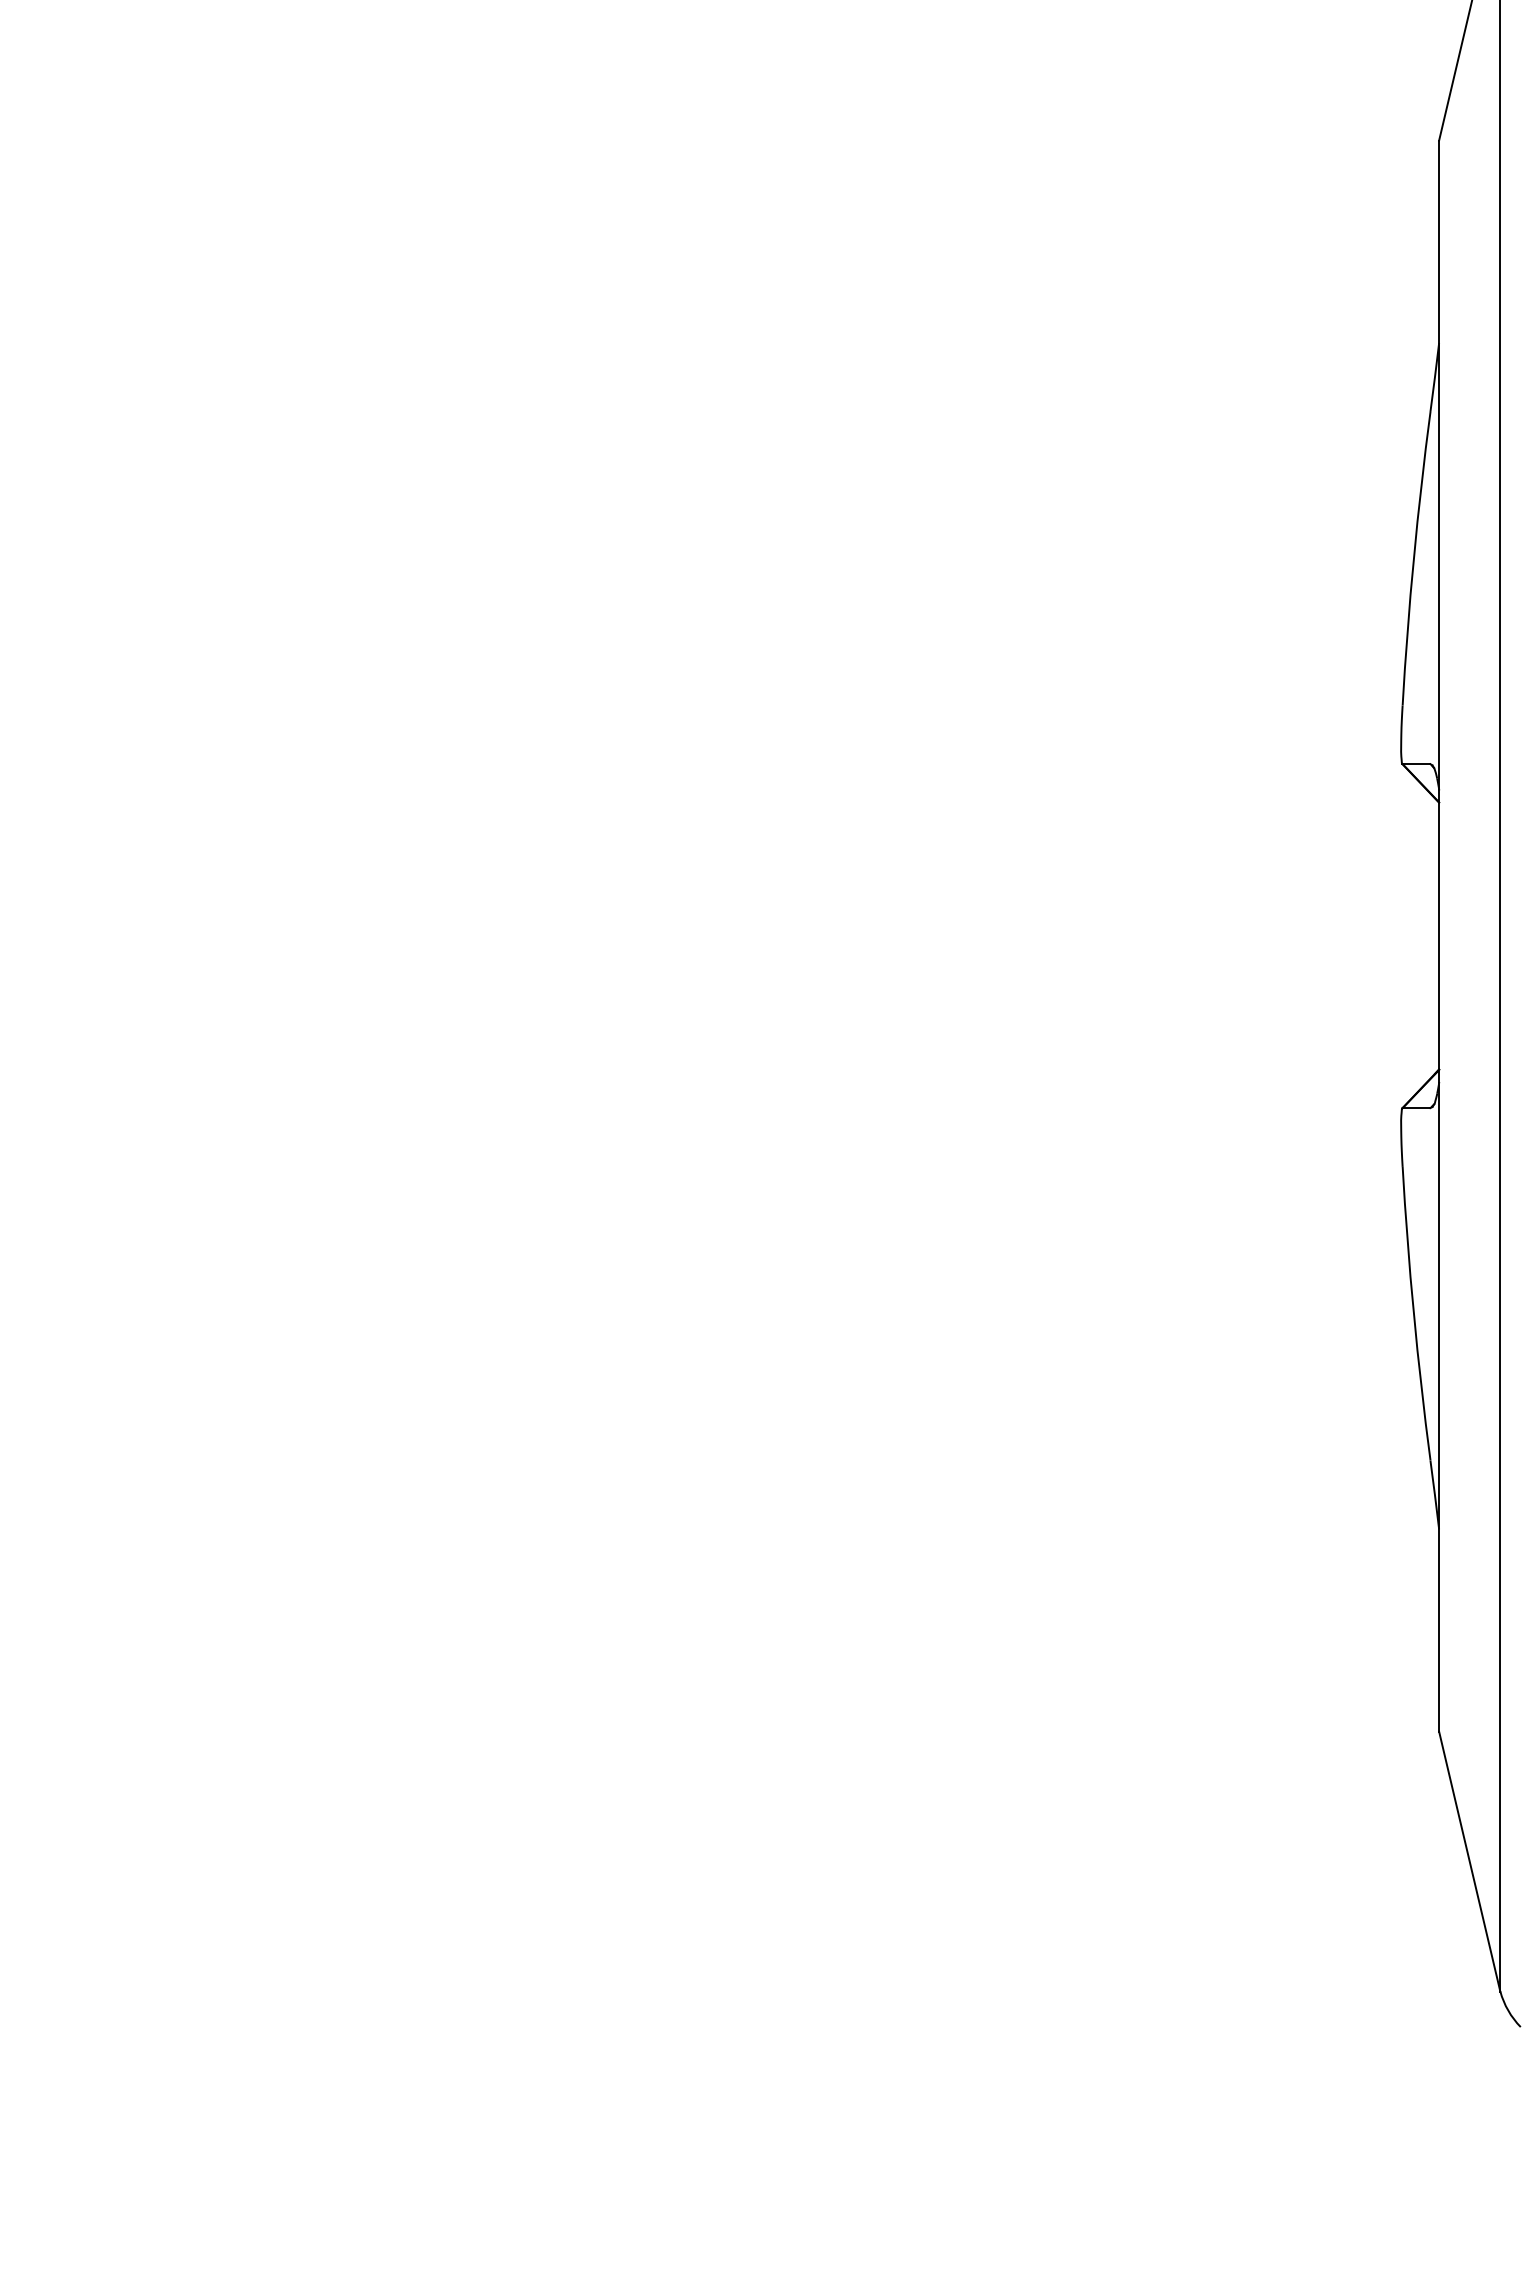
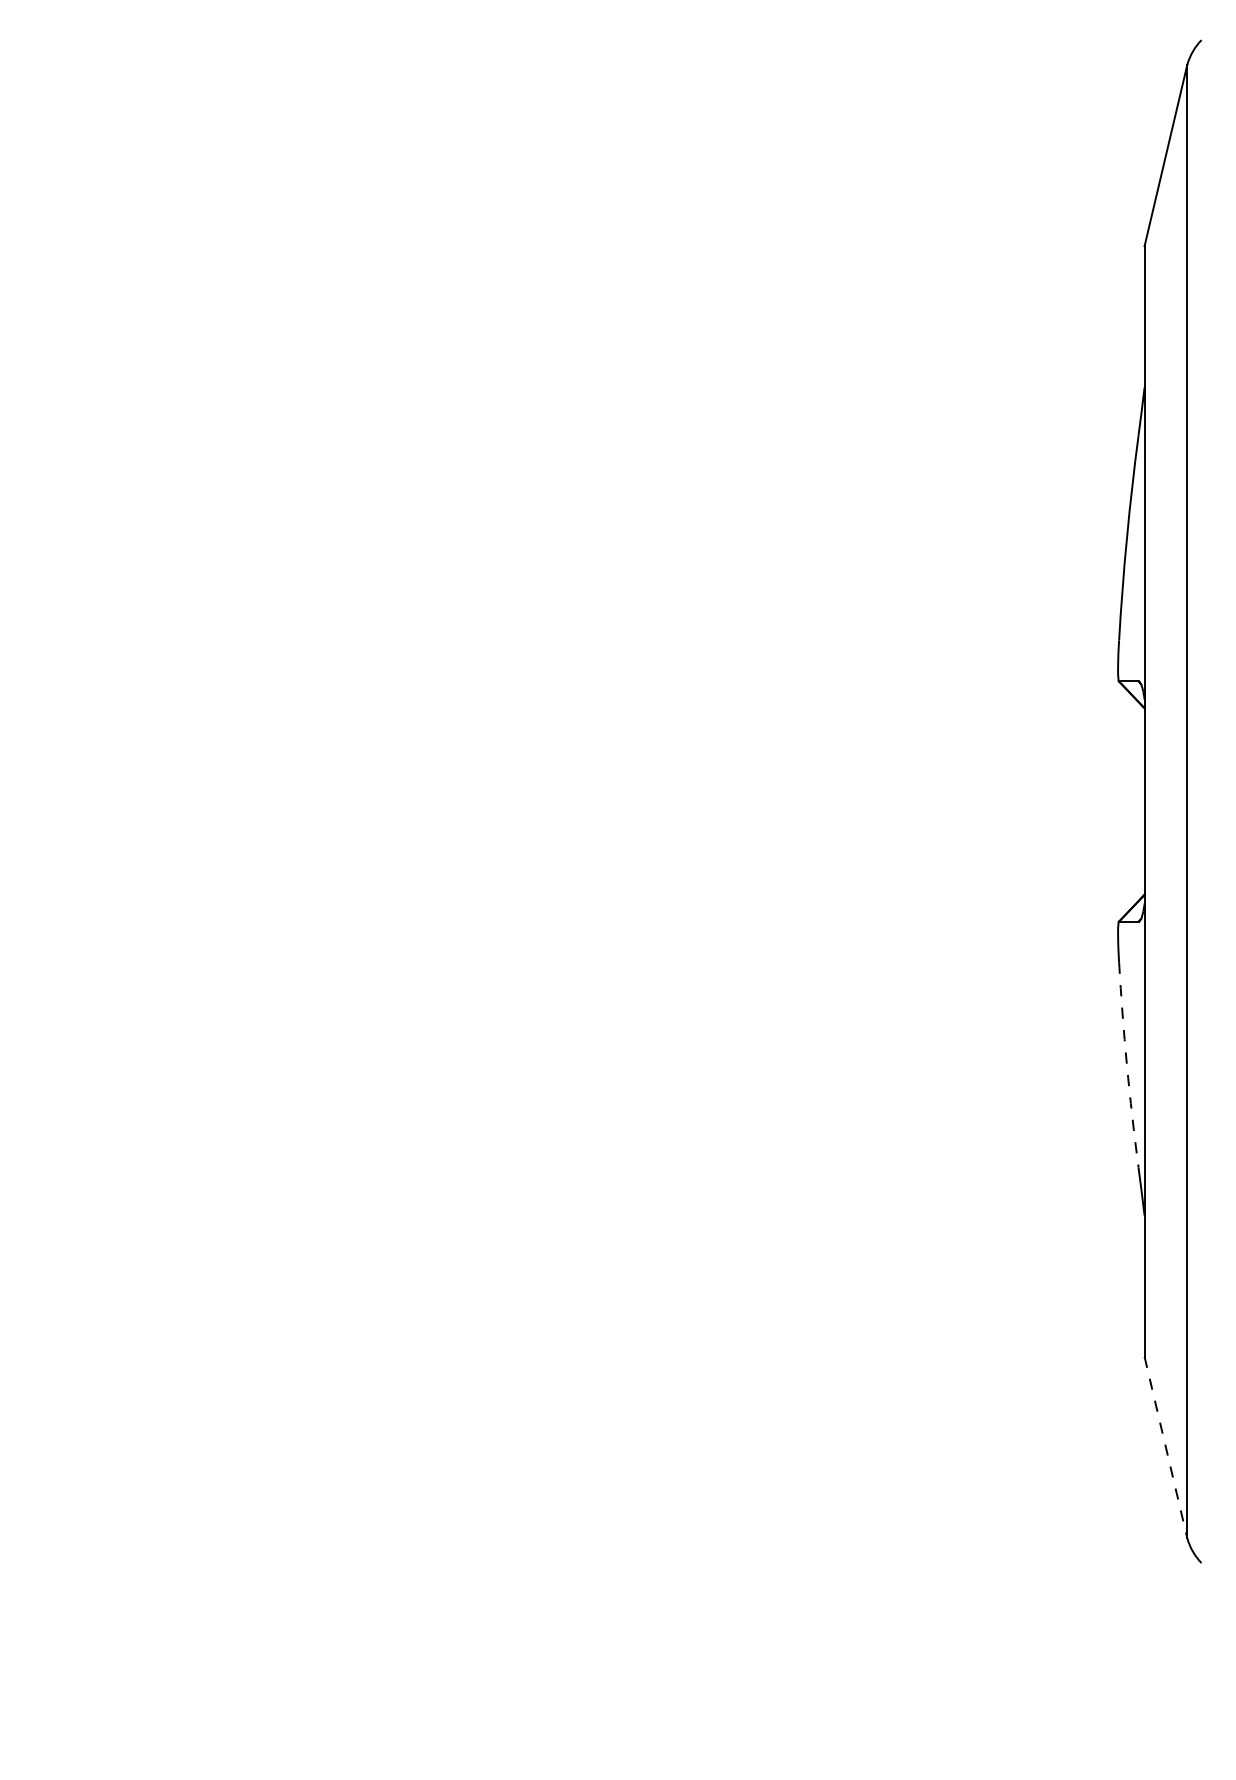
arc: (1413, 1314) -> (1126, 1065), solid -> dashed
line: (1470, 1862) -> (1166, 1448), solid -> dashed

